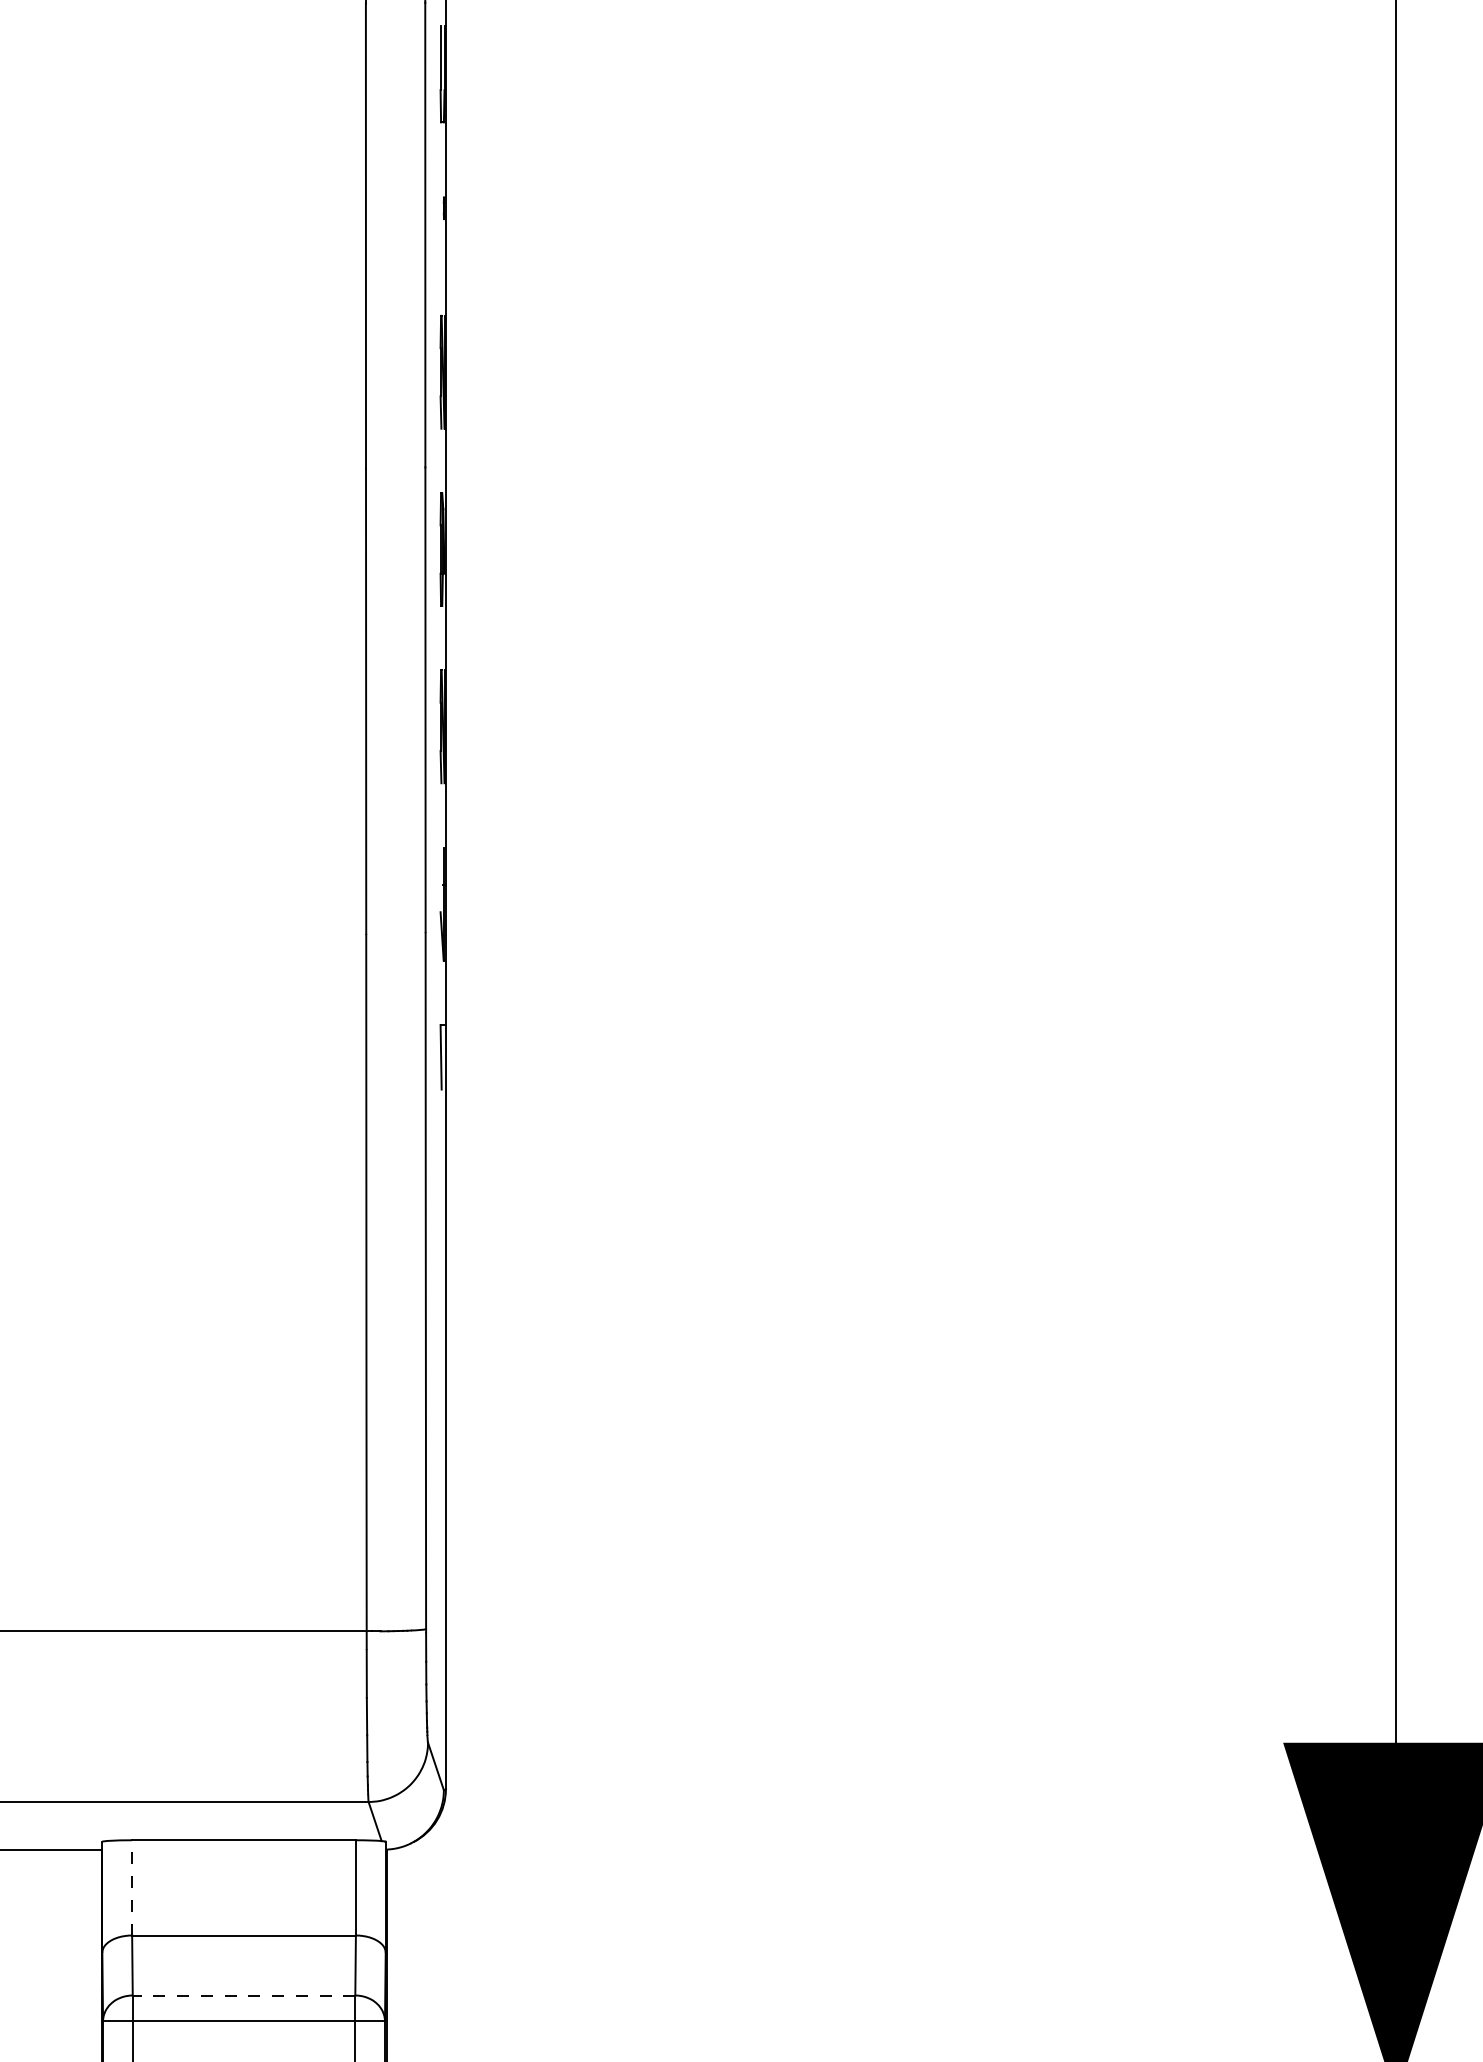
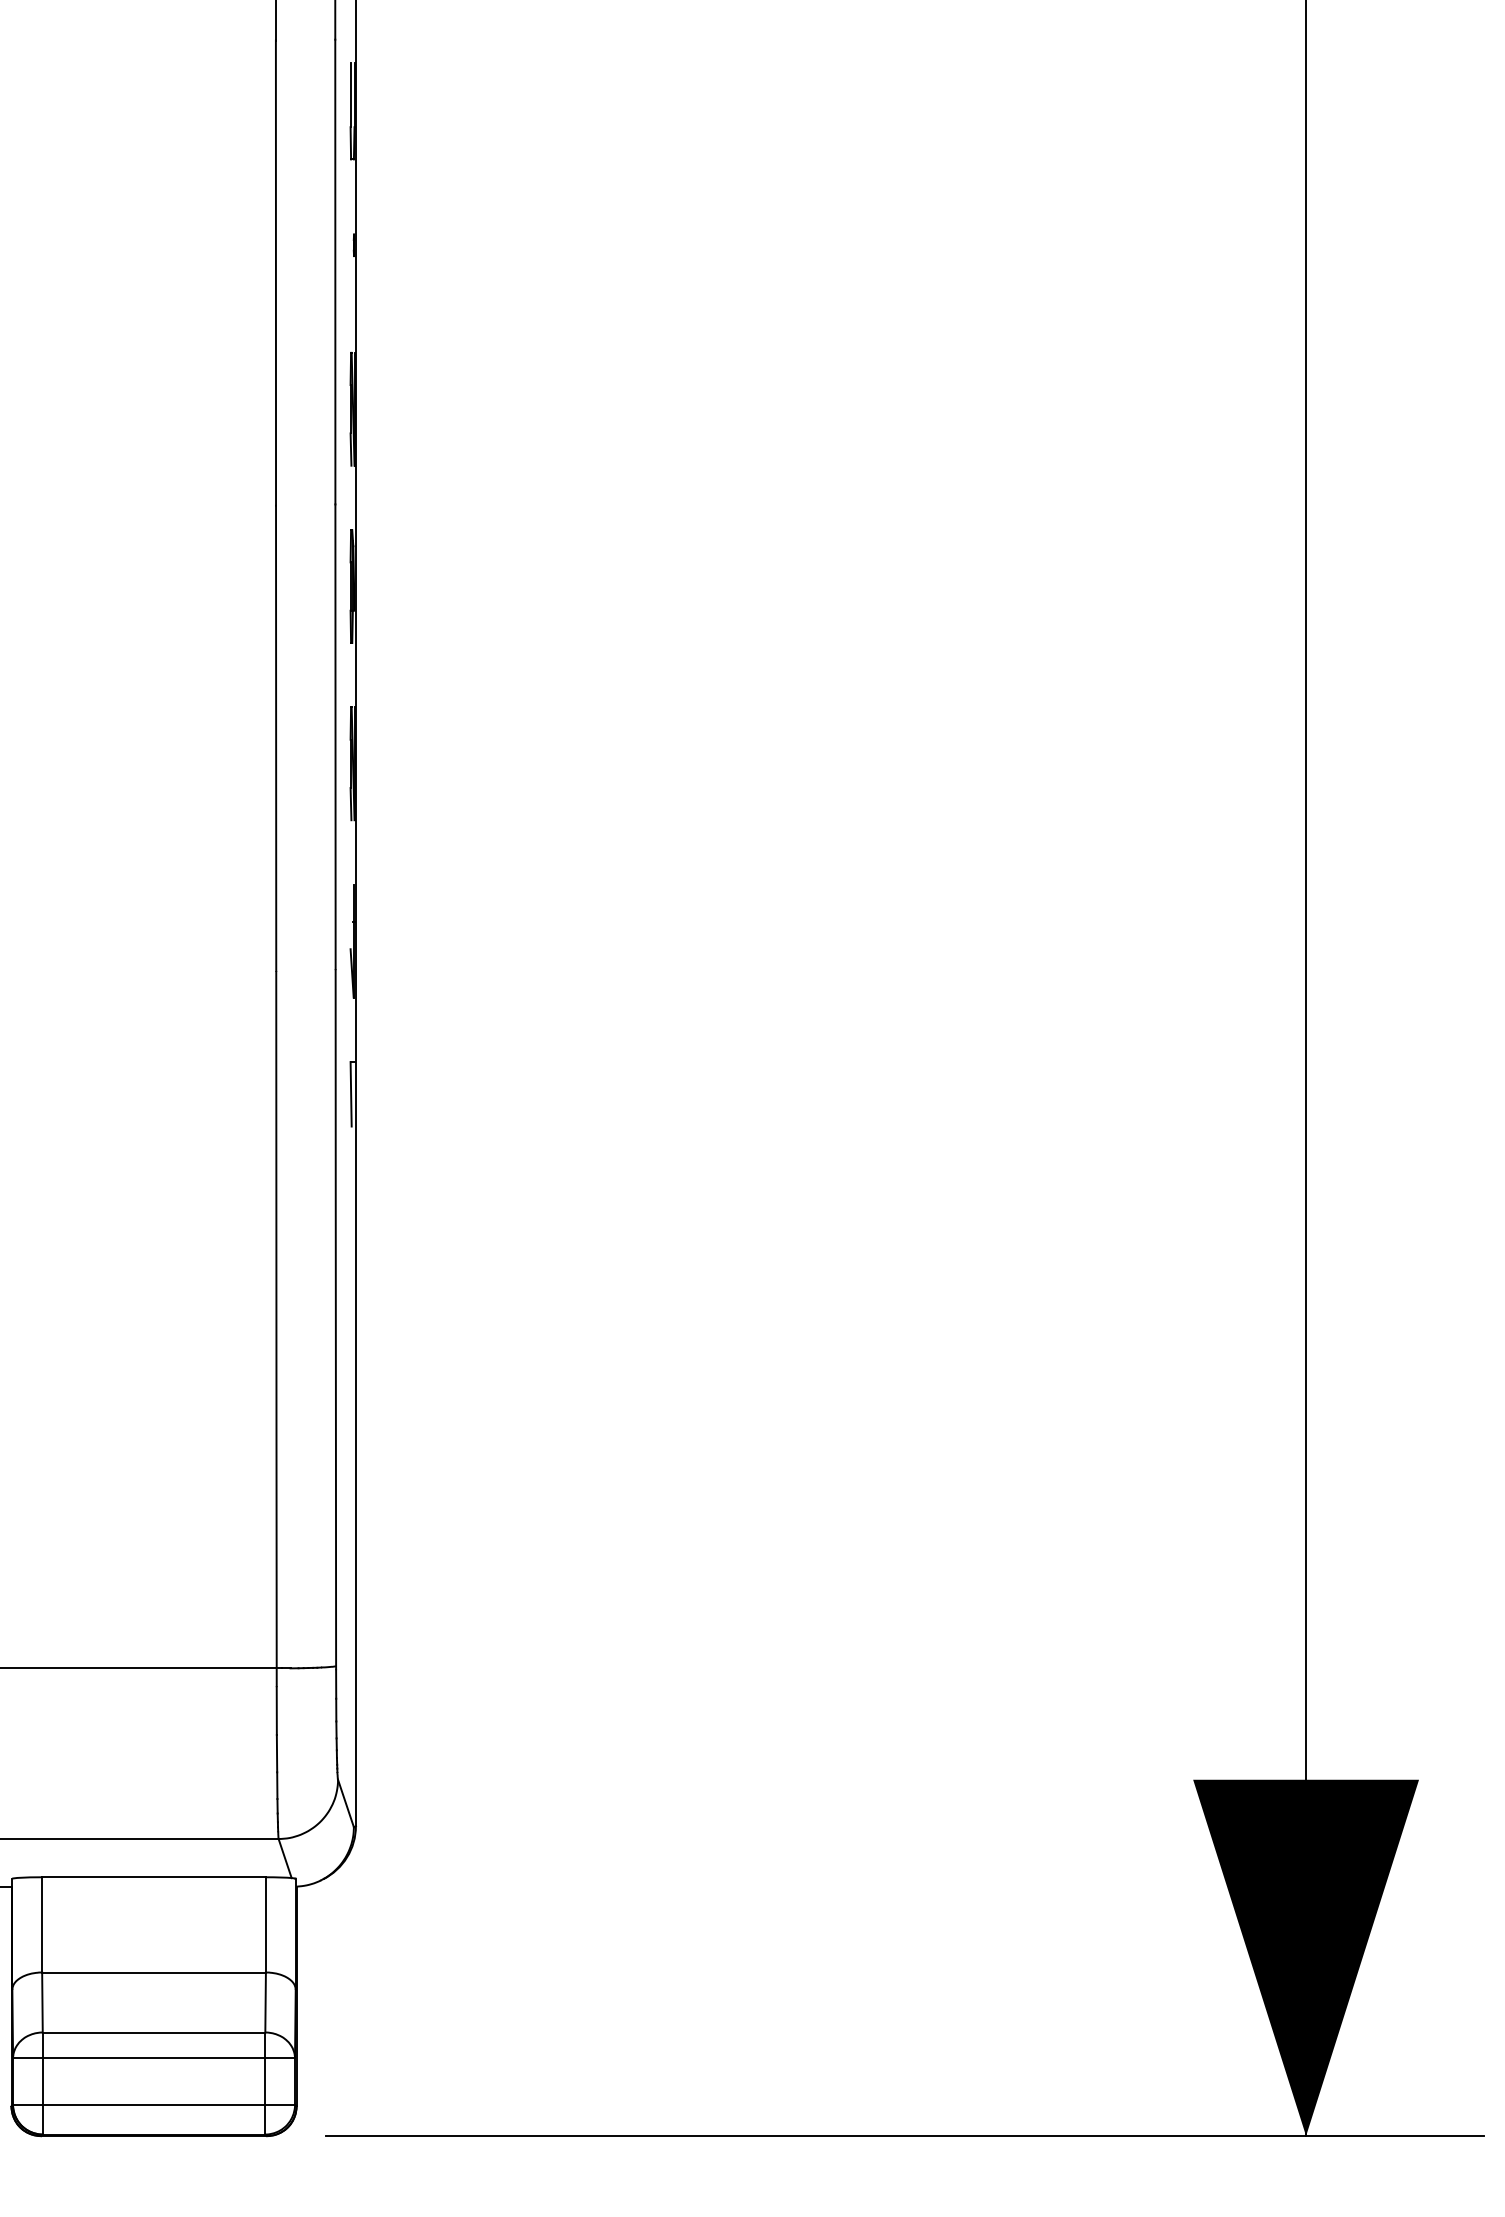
line: (132, 1887) -> (42, 1924), dashed -> solid
line: (243, 1995) -> (153, 2032), dashed -> solid

